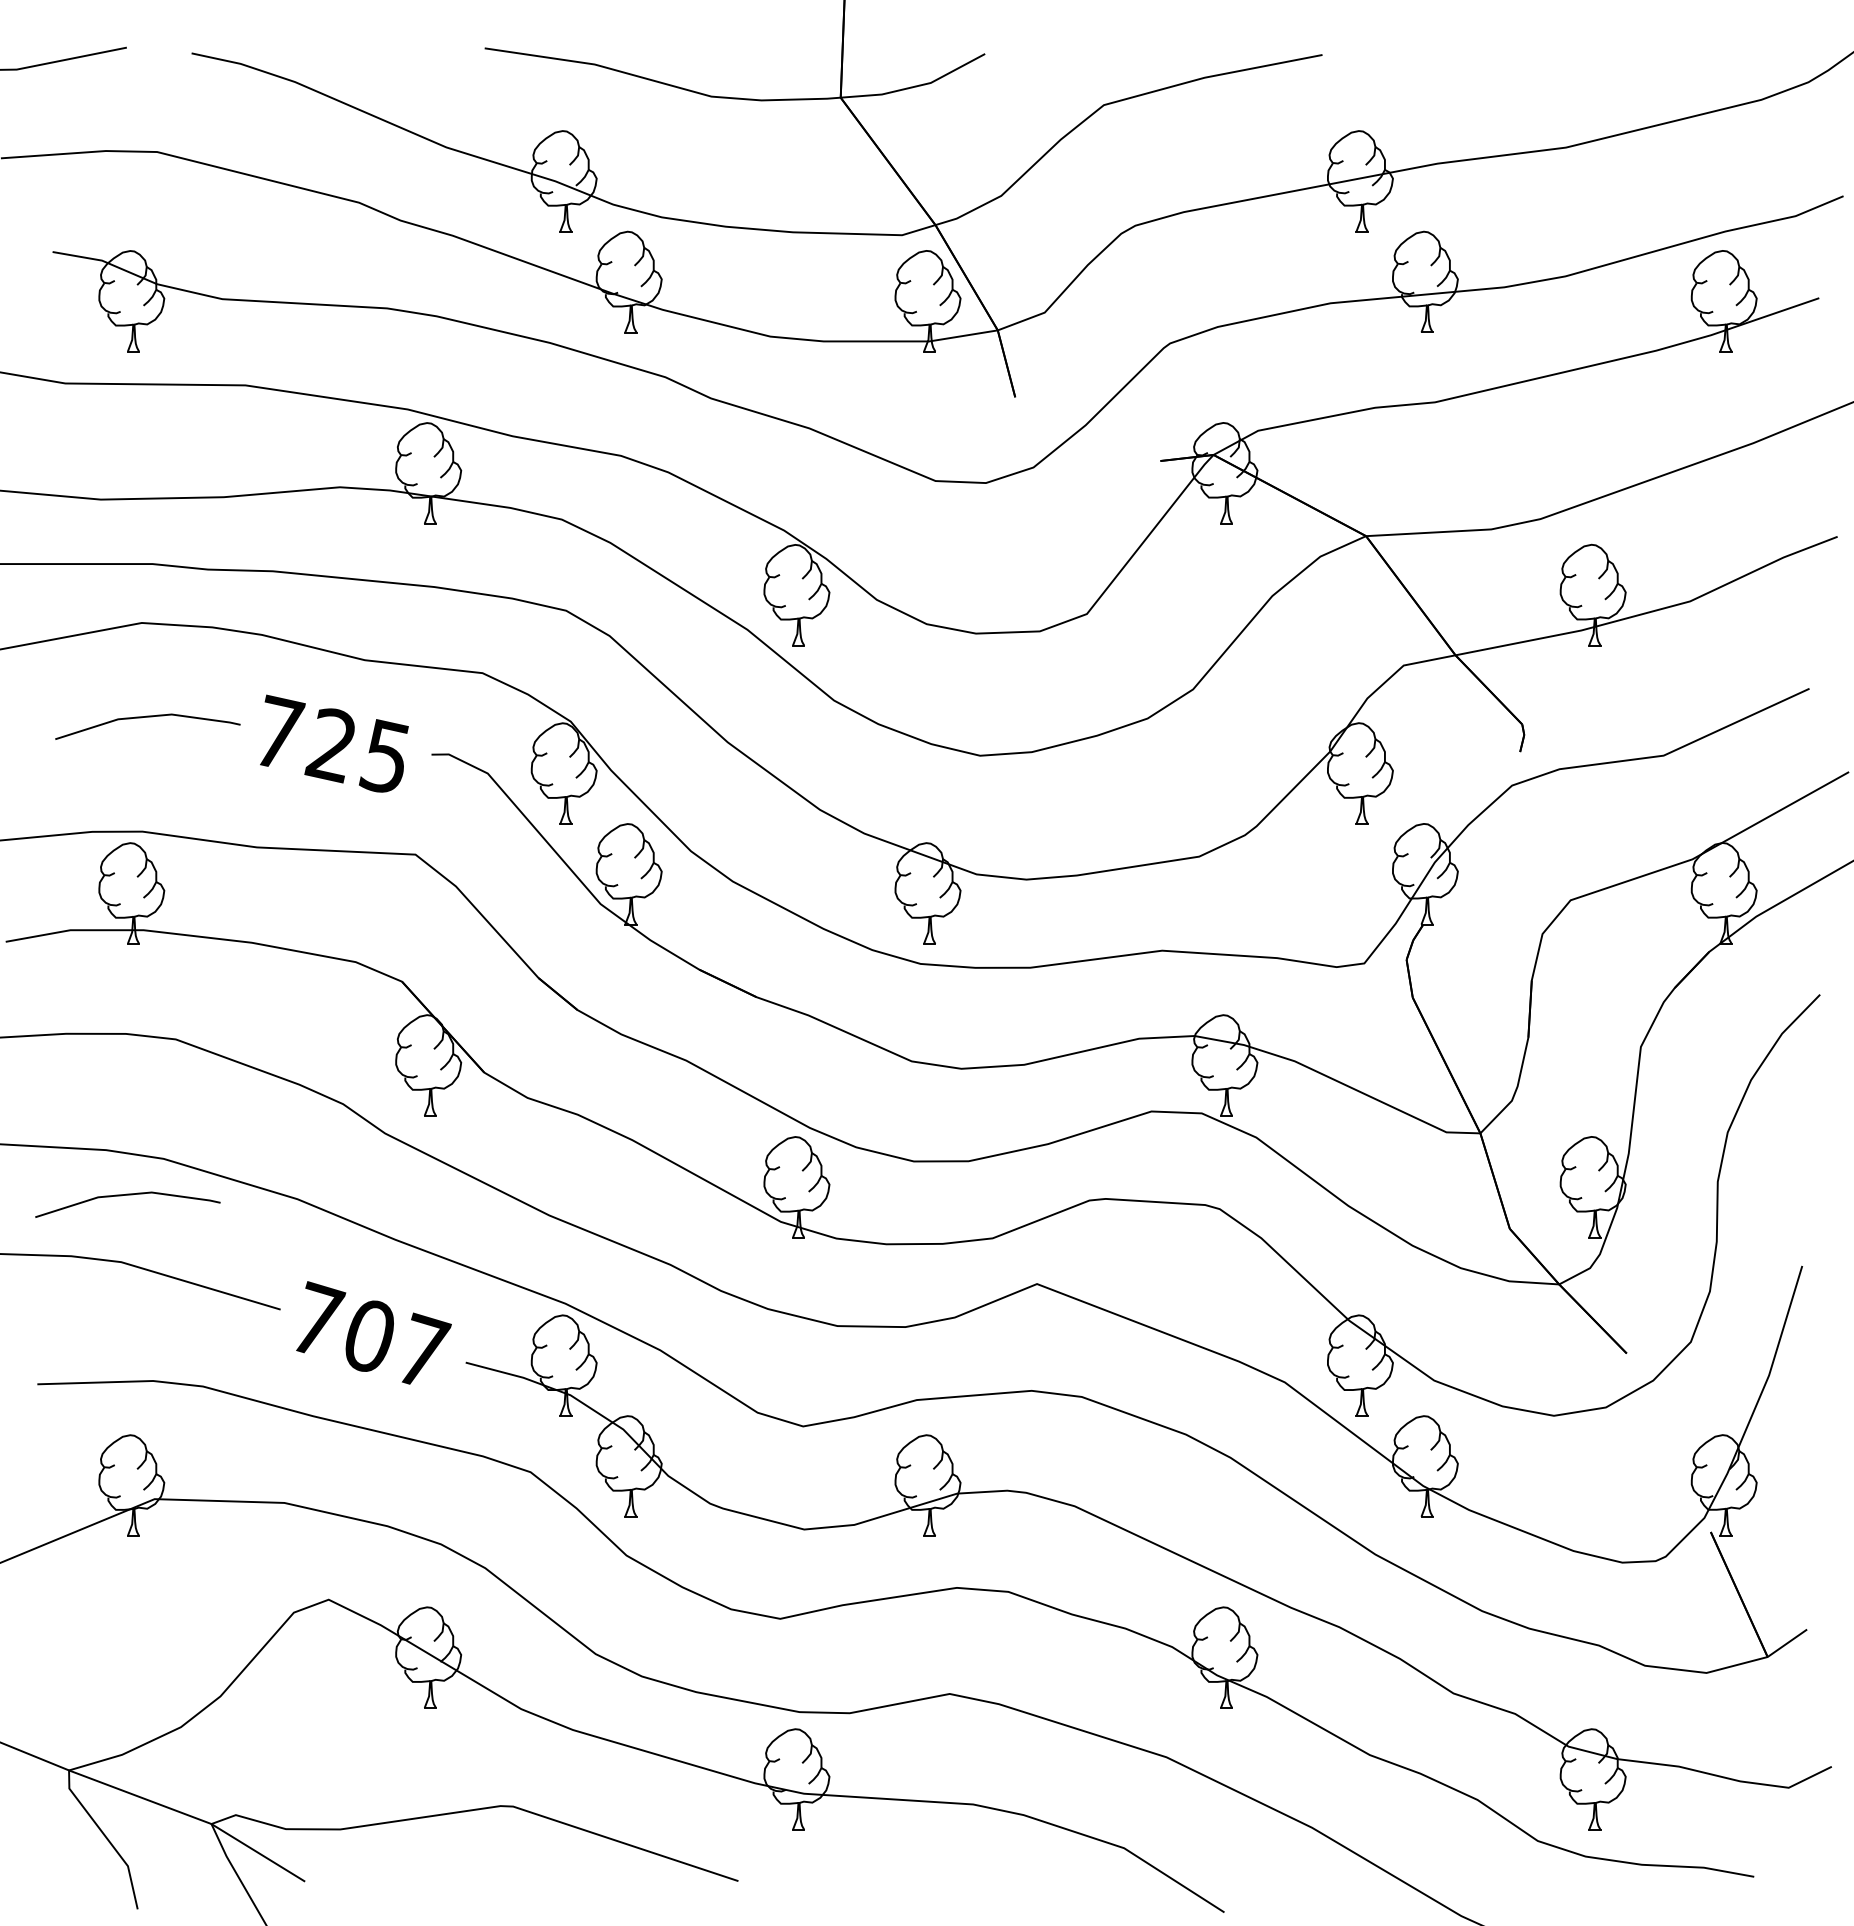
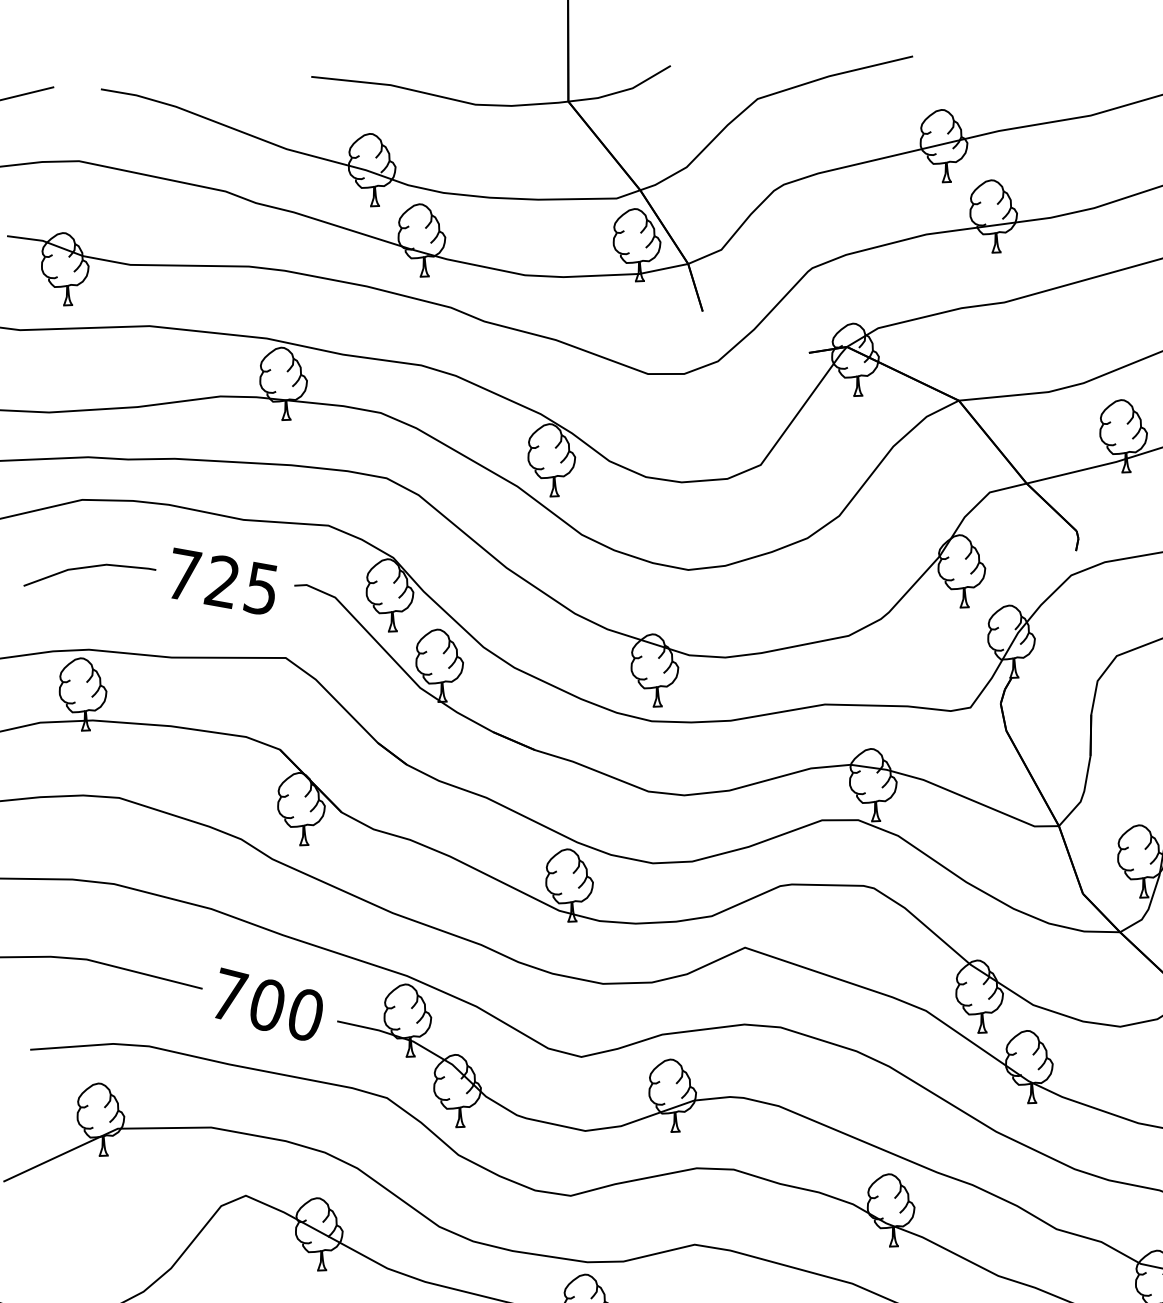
line: (127, 1195) -> (89, 911), removed
text: (424, 1349) -> (307, 1013), 707 -> 700

